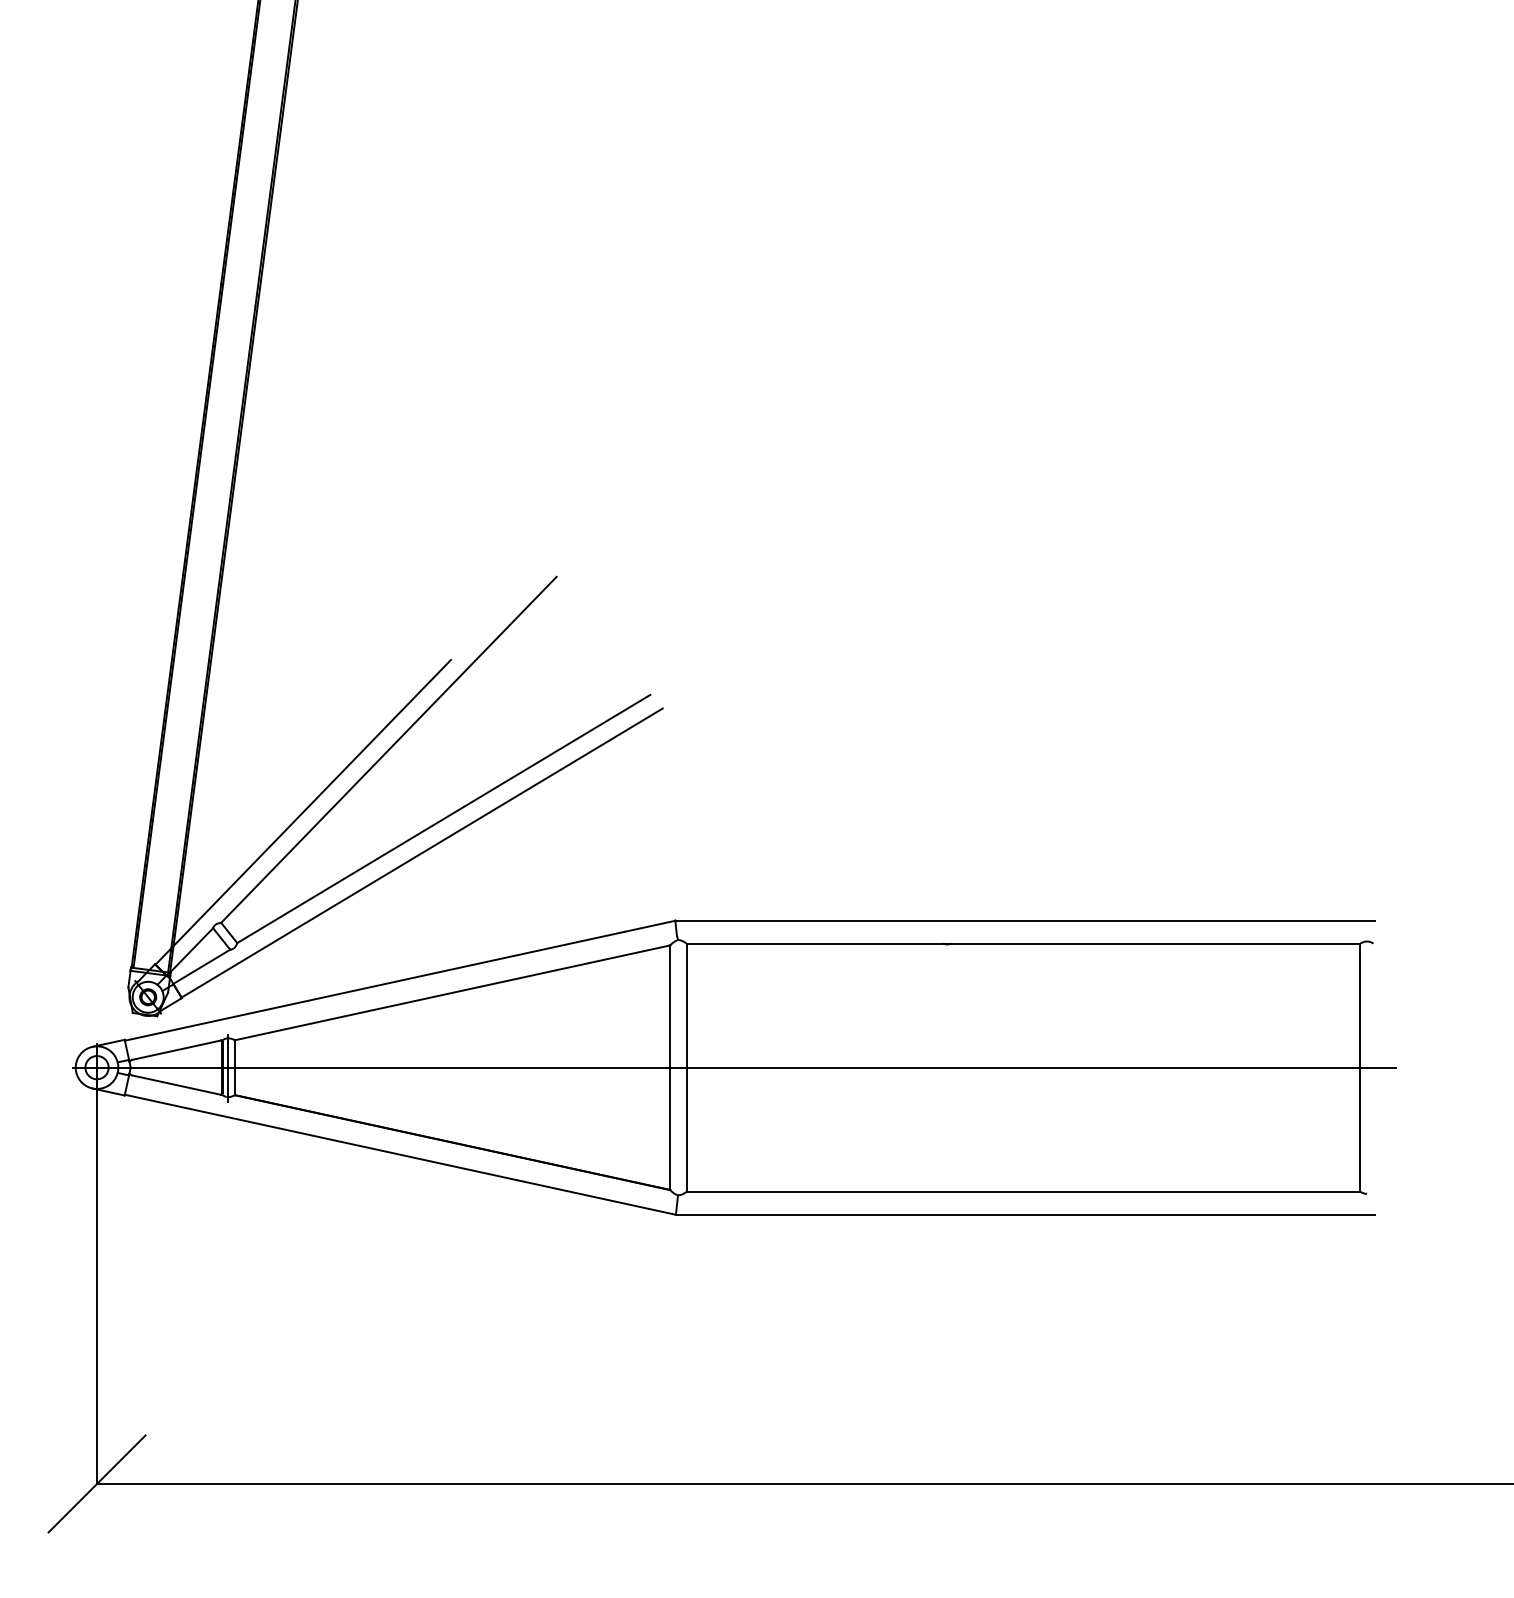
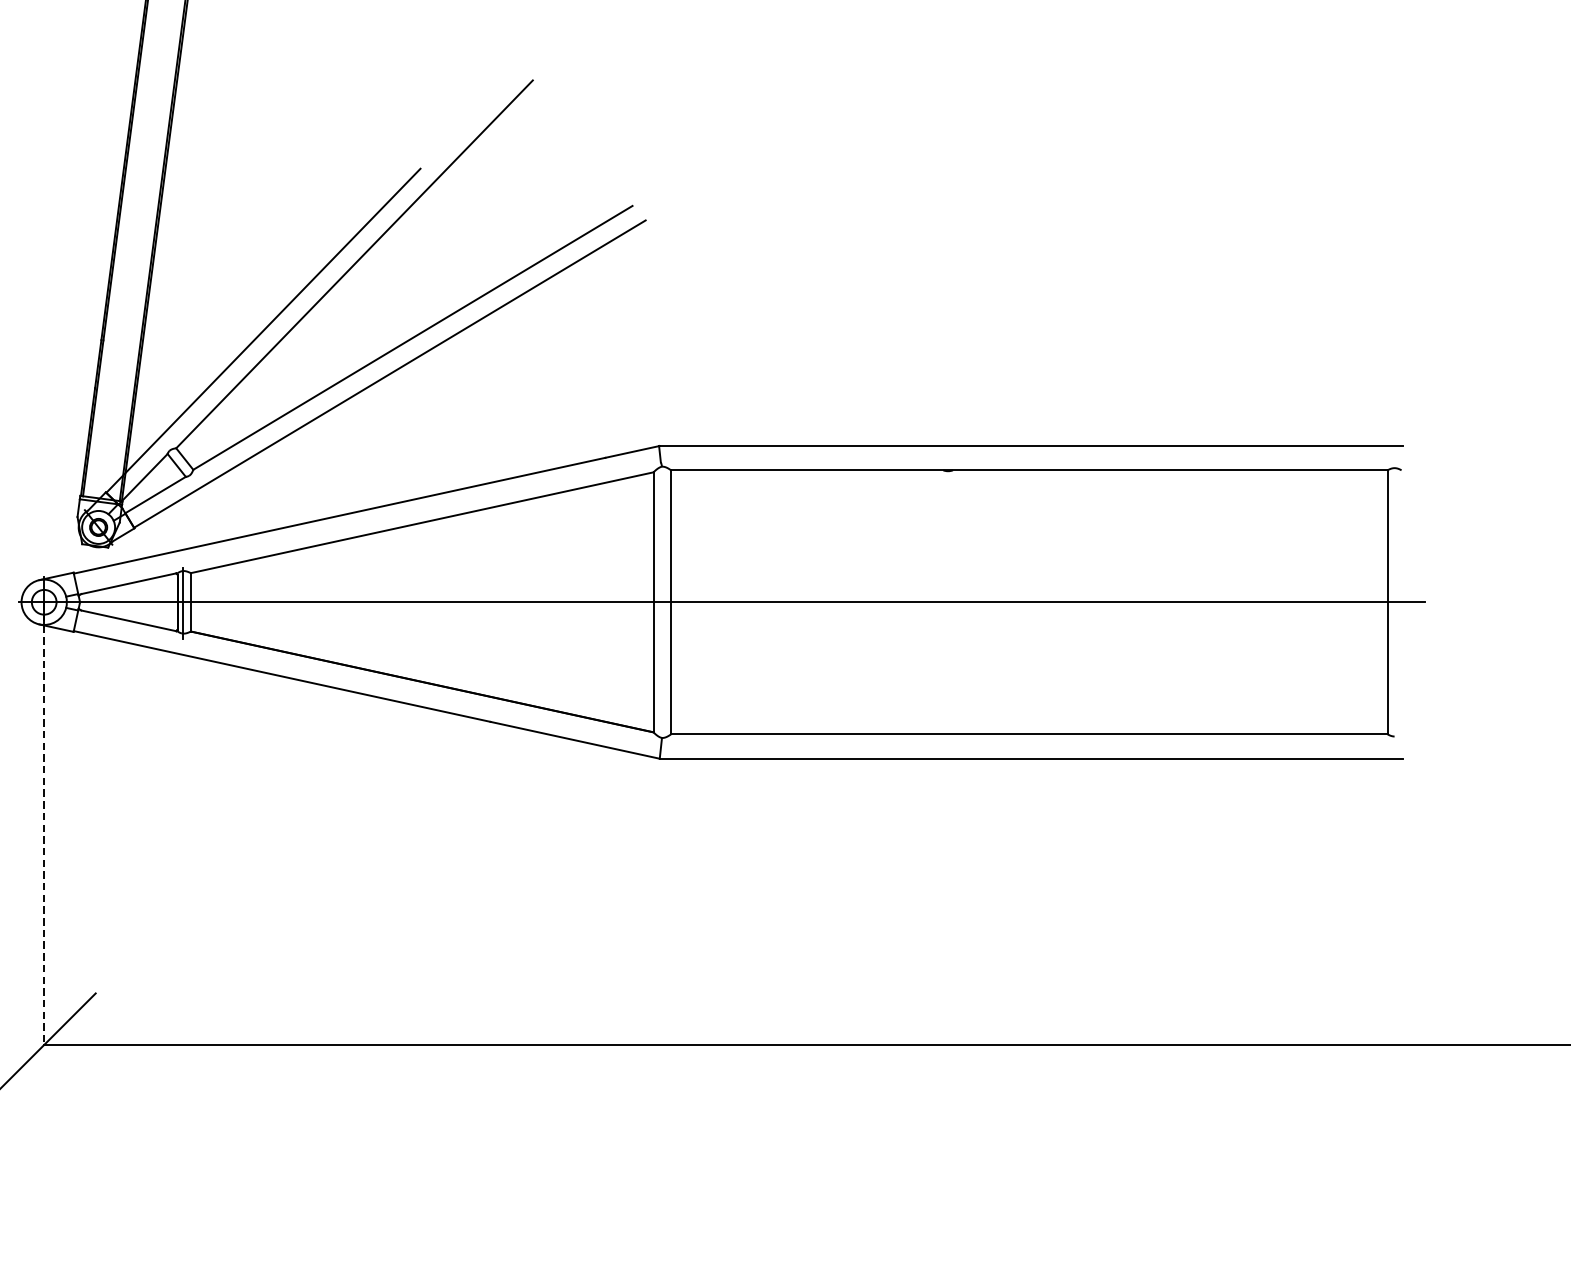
line: (97, 1276) -> (44, 824), solid -> dashed

